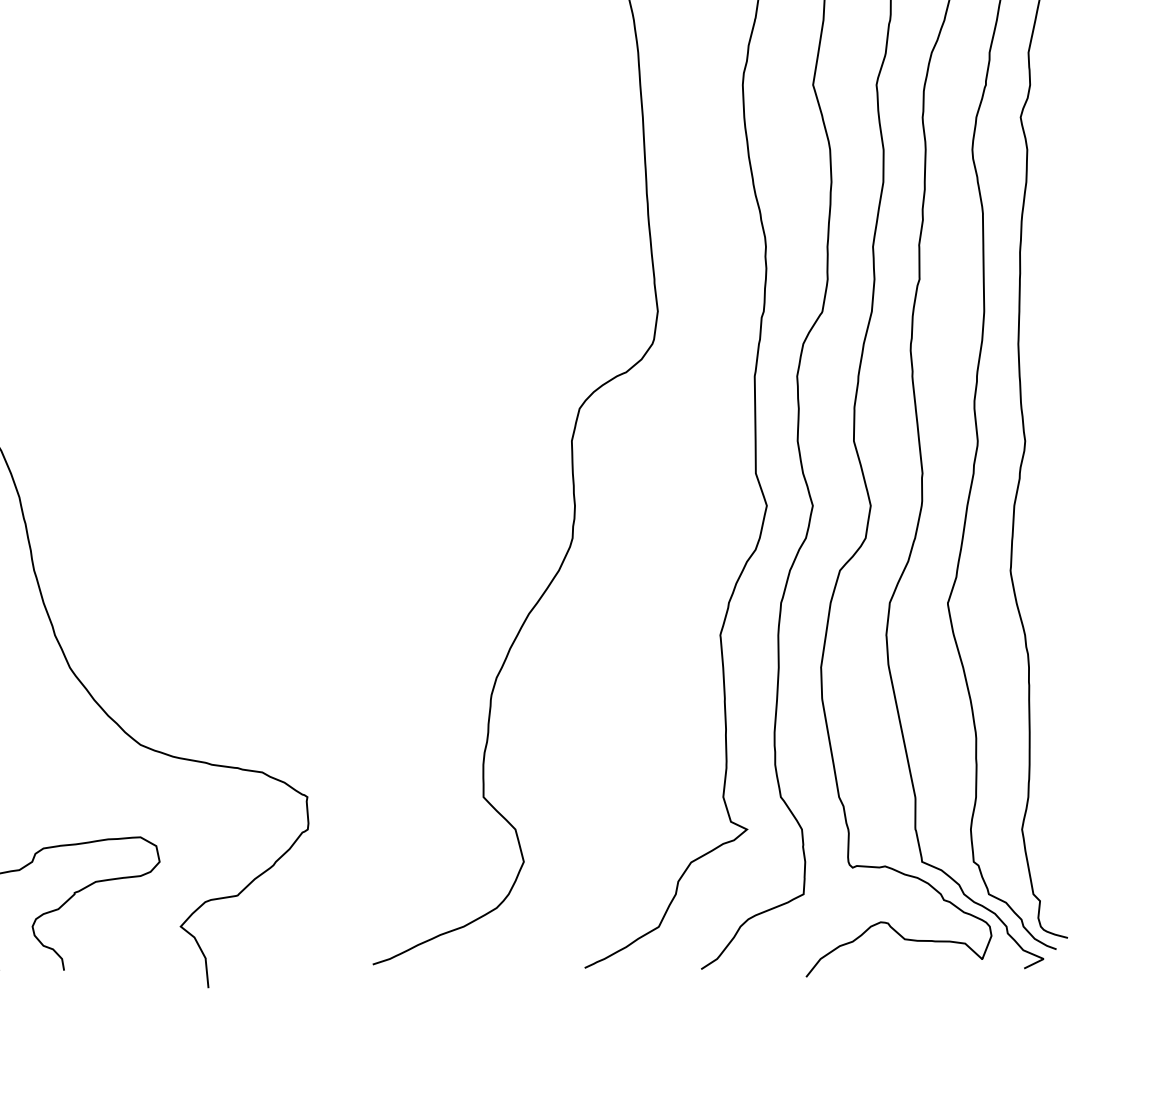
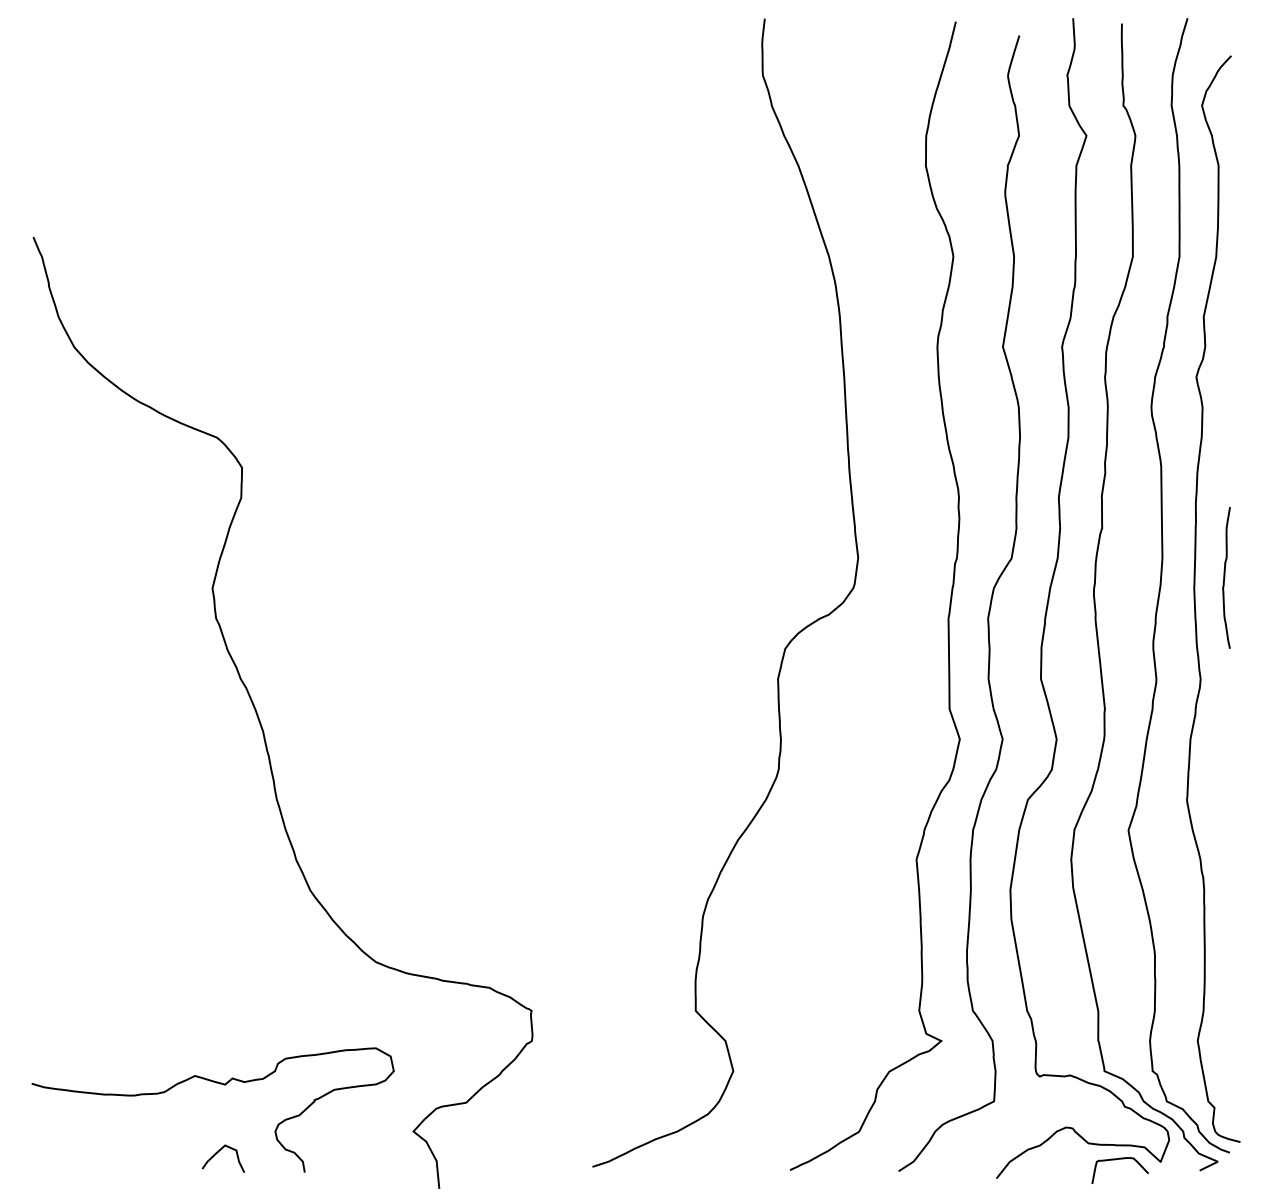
curve: (1051, 332) -> (1225, 577), added
curve: (933, 957) -> (1115, 1160), added

